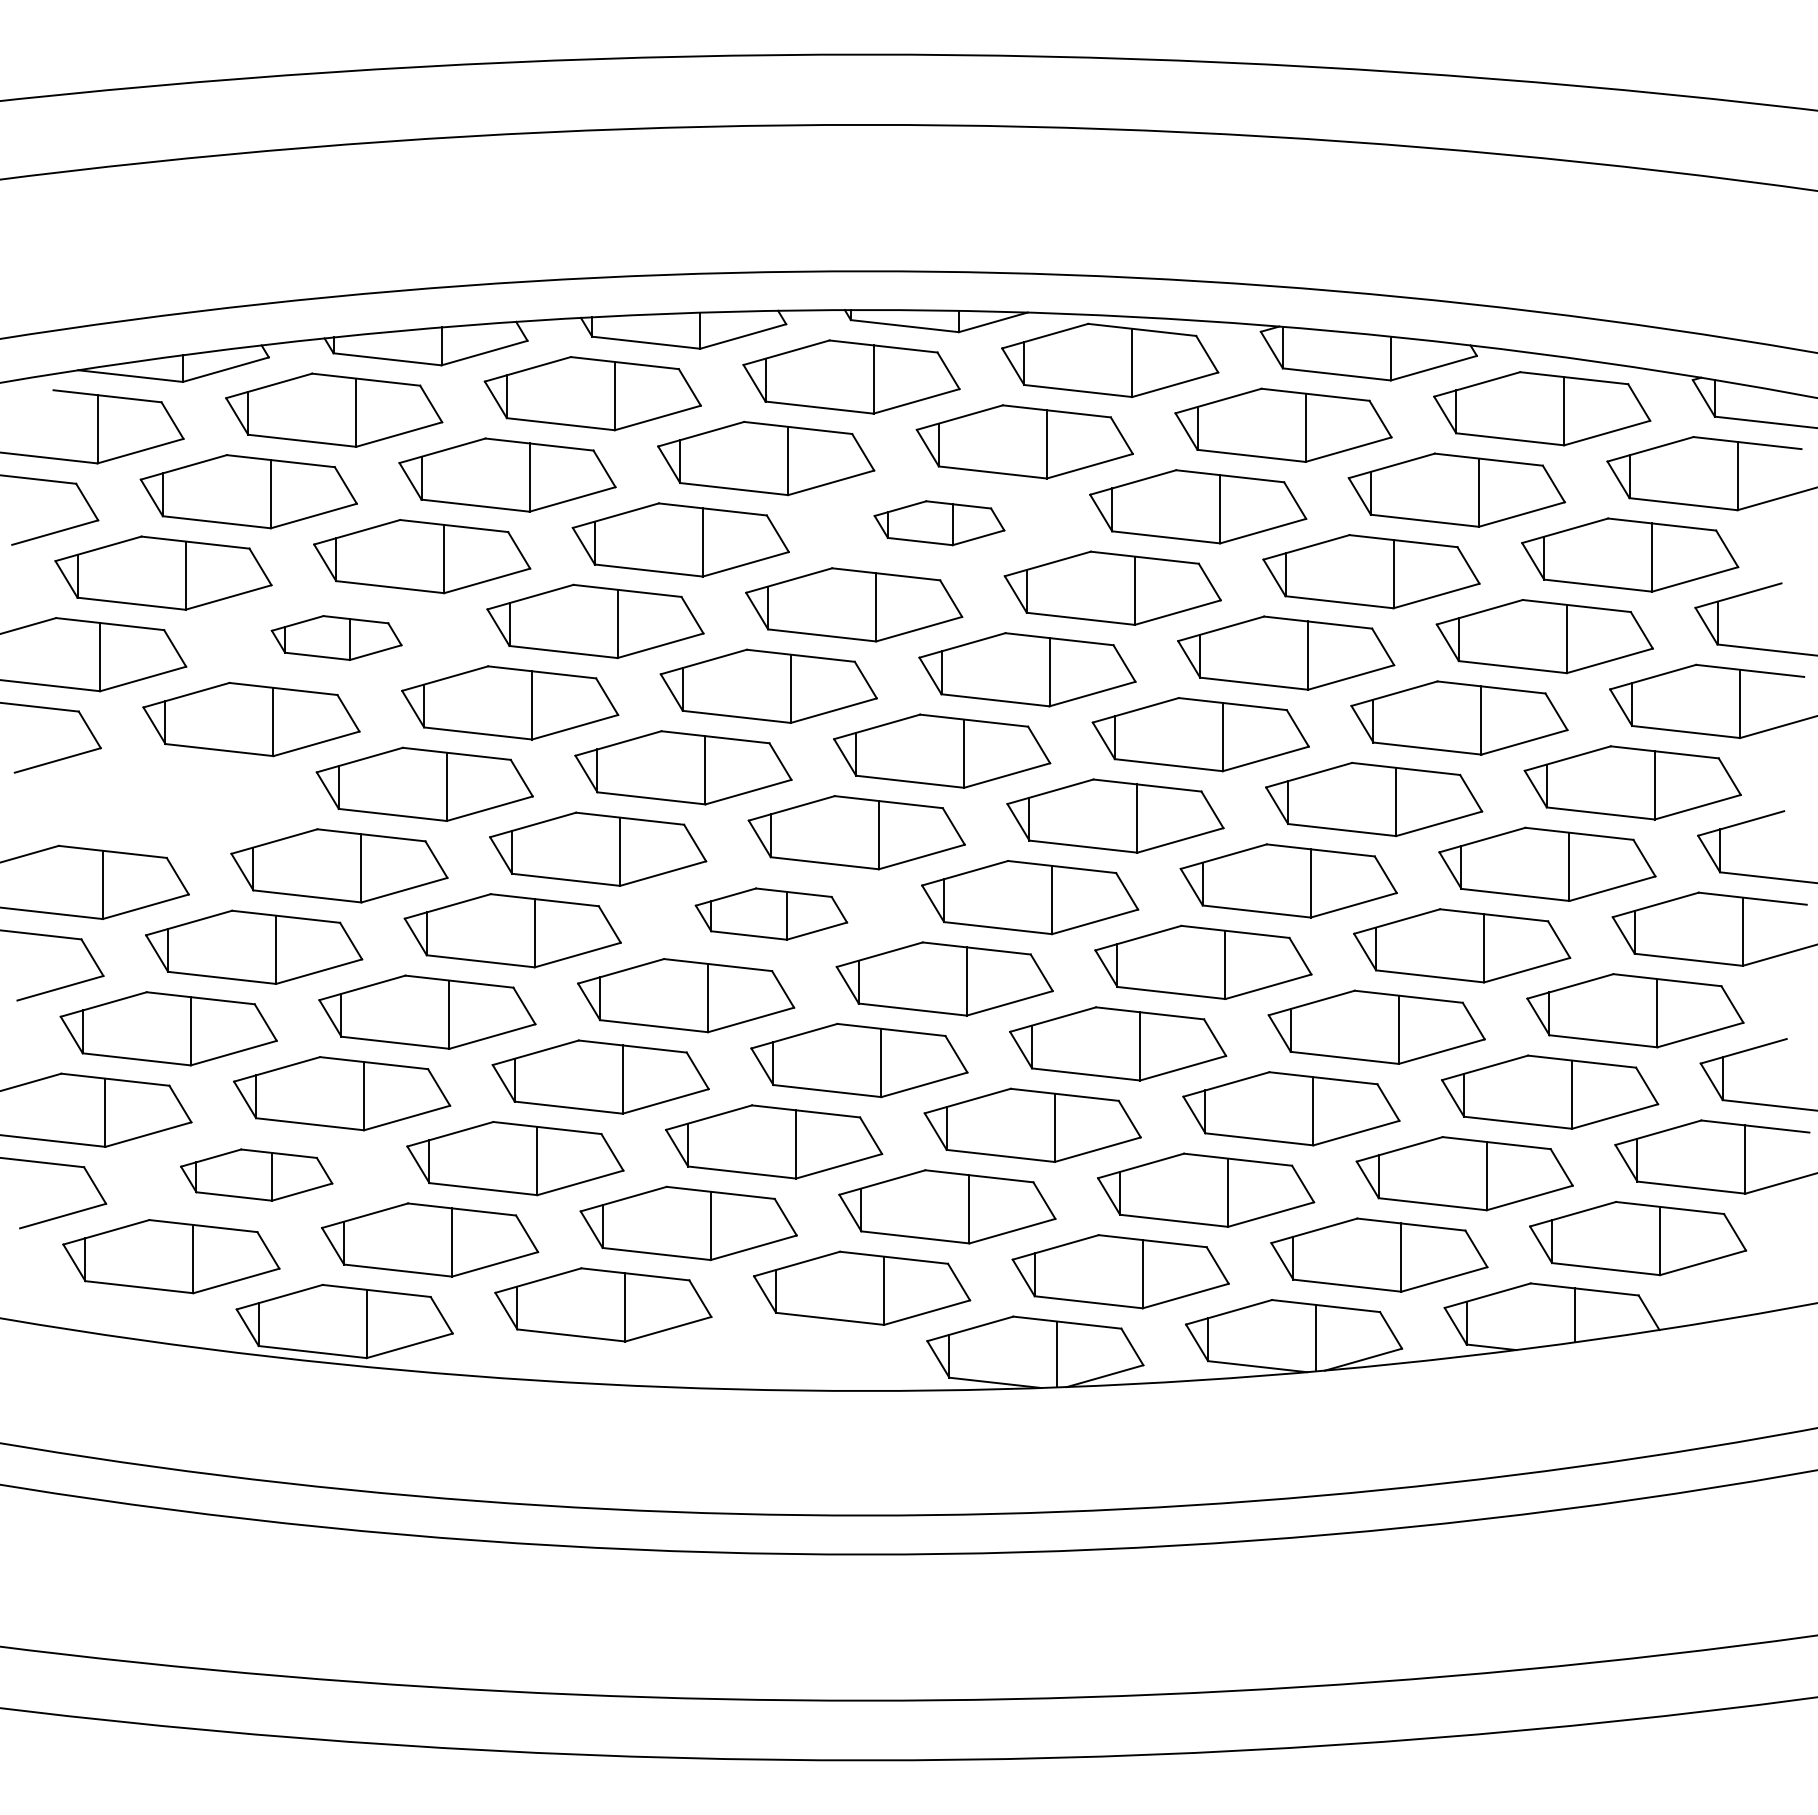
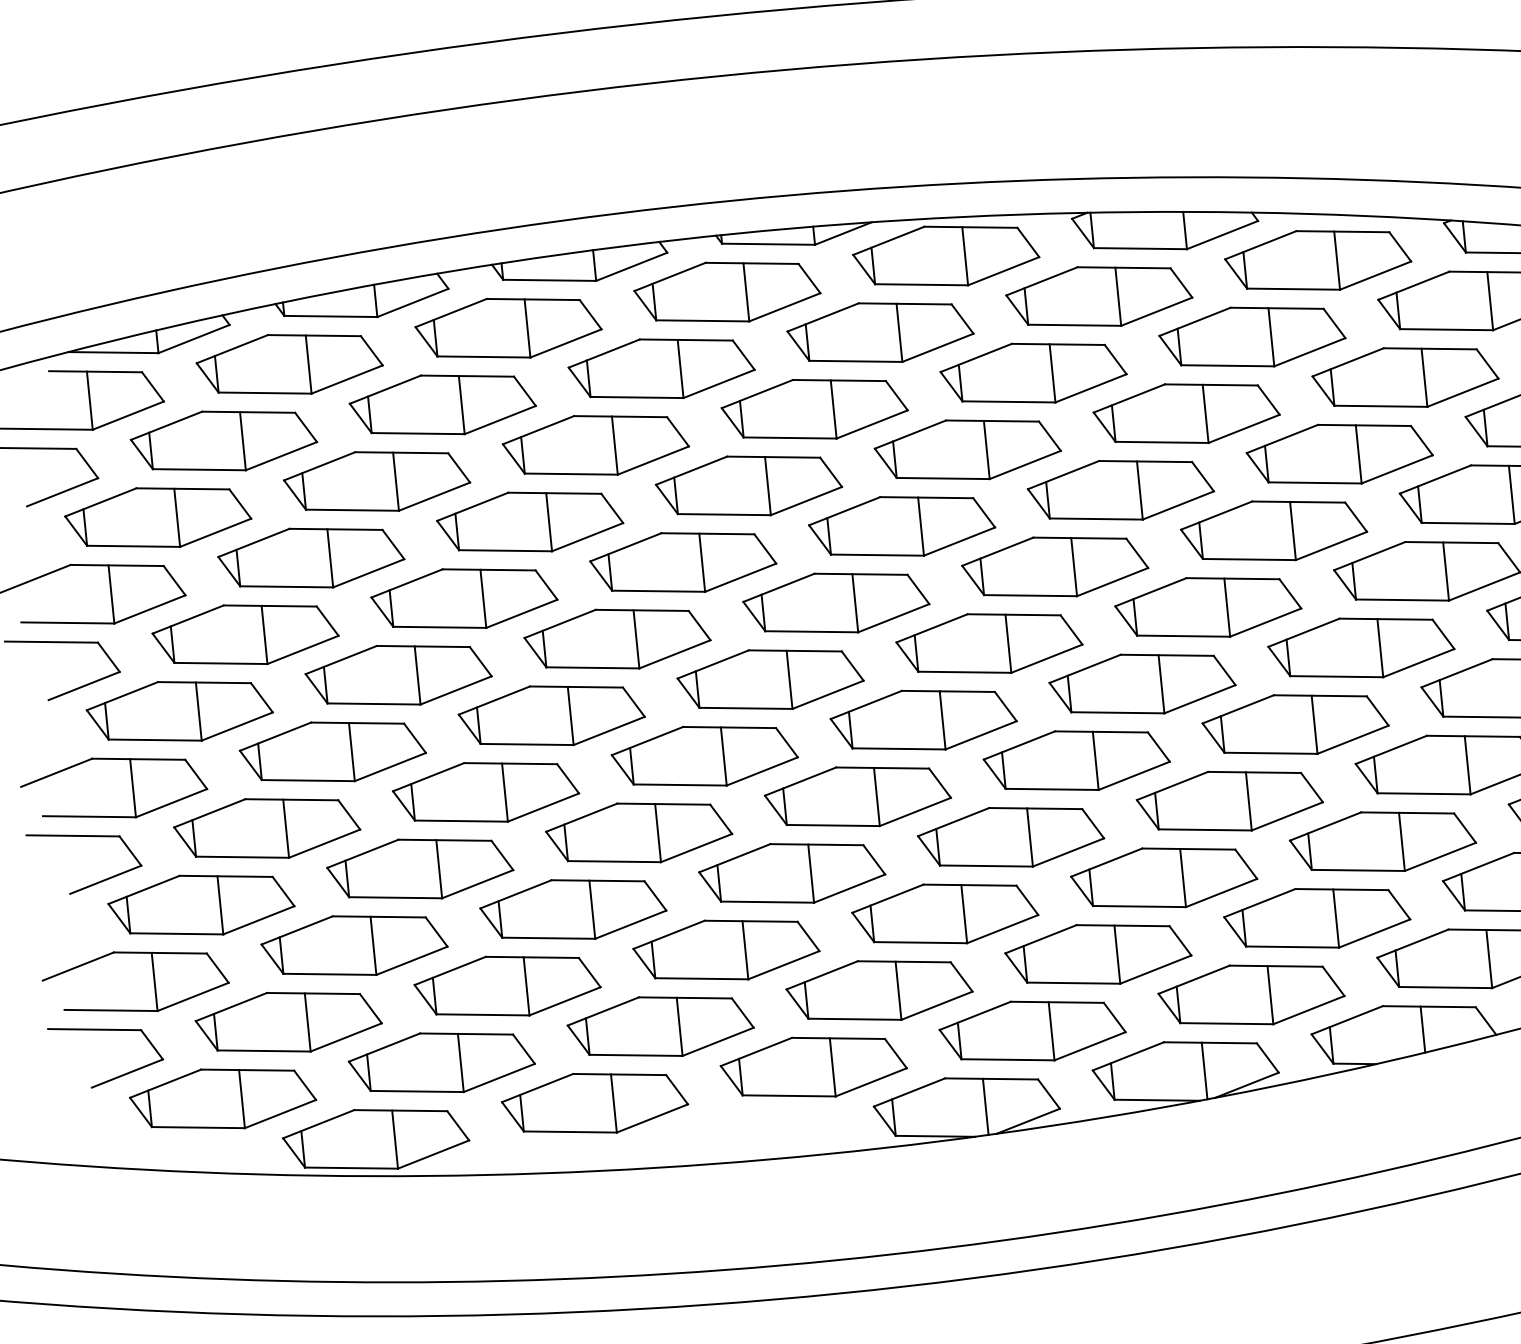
part: (939, 522) -> (814, 408), size x1.67
part: (336, 637) -> (311, 557), size x1.67
part: (166, 800) -> (180, 710), added
part: (771, 913) -> (704, 755), size x1.43
part: (256, 1174) -> (288, 1021), size x1.43

